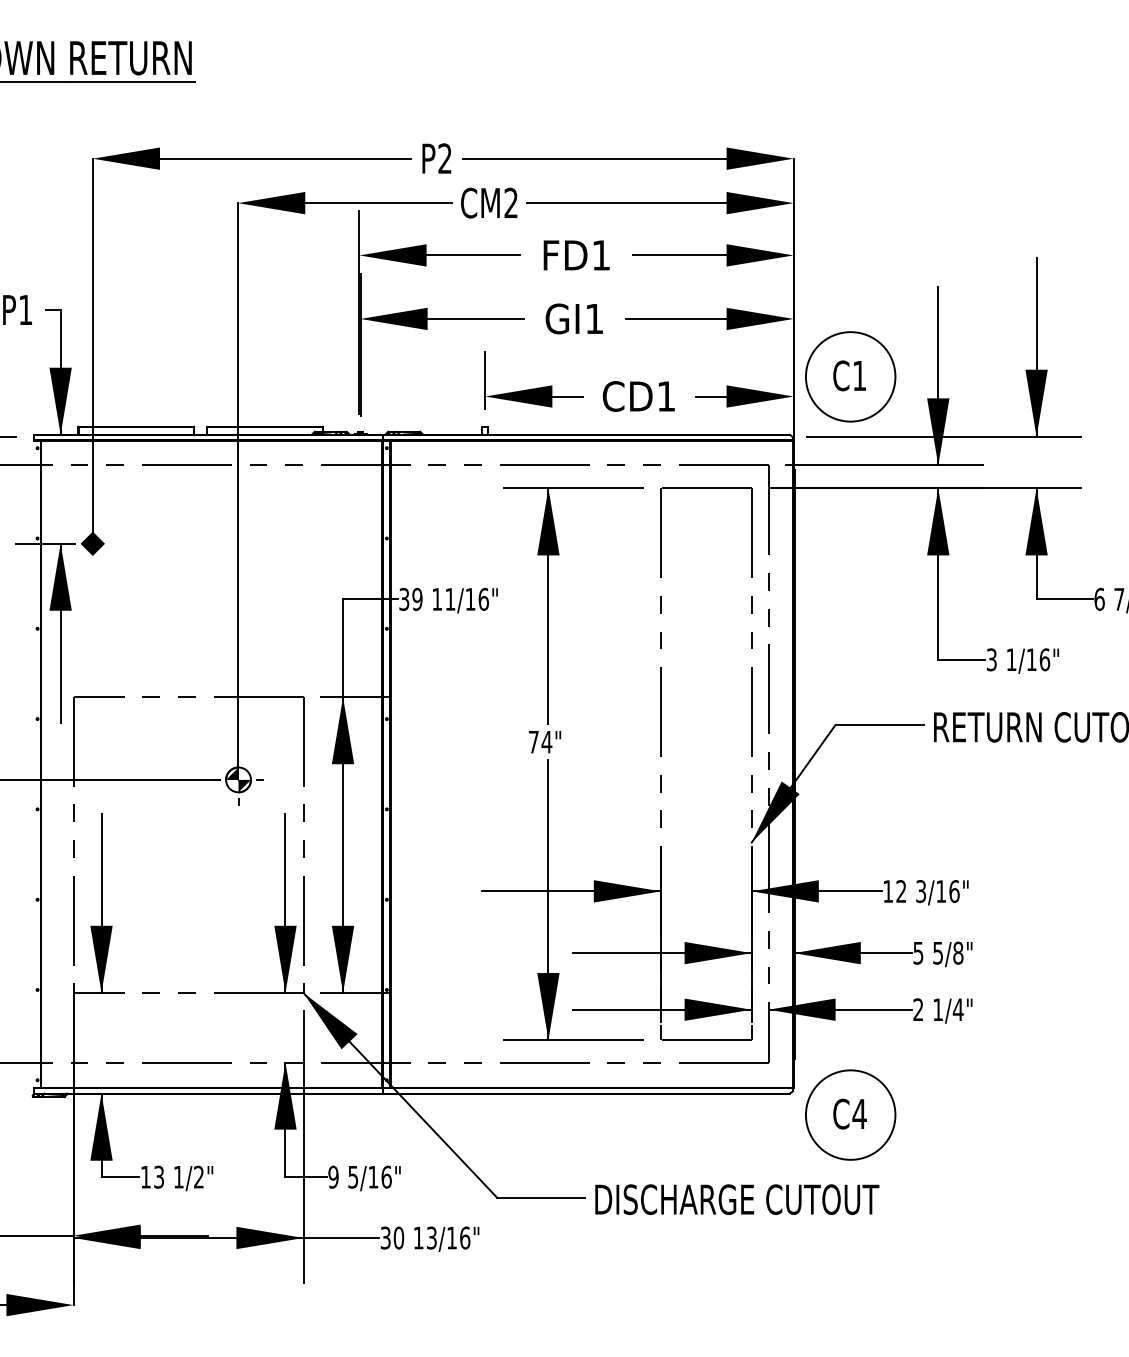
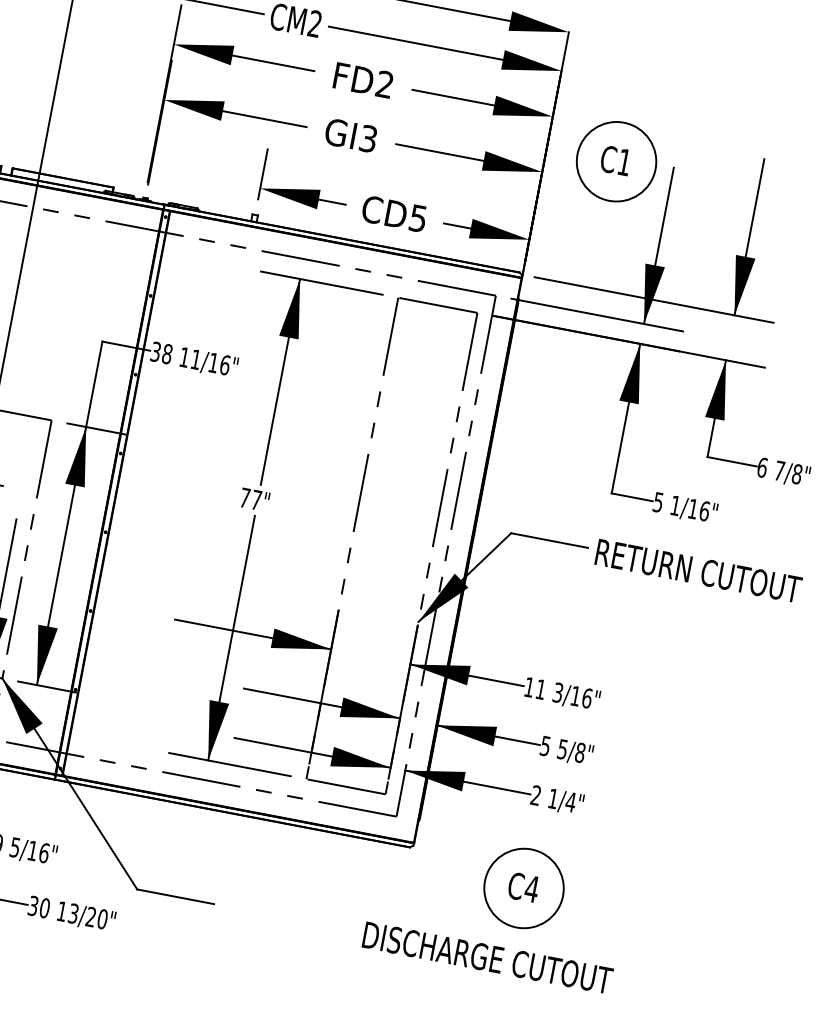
text: (600, 255) -> (384, 84), FD1 -> FD2
text: (594, 318) -> (368, 138), GI1 -> GI3
part: (850, 376) -> (616, 161), moved
text: (665, 396) -> (417, 218), CD1 -> CD5
text: (417, 599) -> (167, 354), 39 -> 38
text: (991, 659) -> (658, 502), 3 -> 5
text: (546, 742) -> (256, 500), 74" -> 77"
text: (901, 891) -> (541, 689), 12 -> 11
part: (850, 1114) -> (523, 887), moved
text: (737, 1199) -> (488, 957), moved
text: (458, 1237) -> (96, 917), 13/16" -> 13/20"

